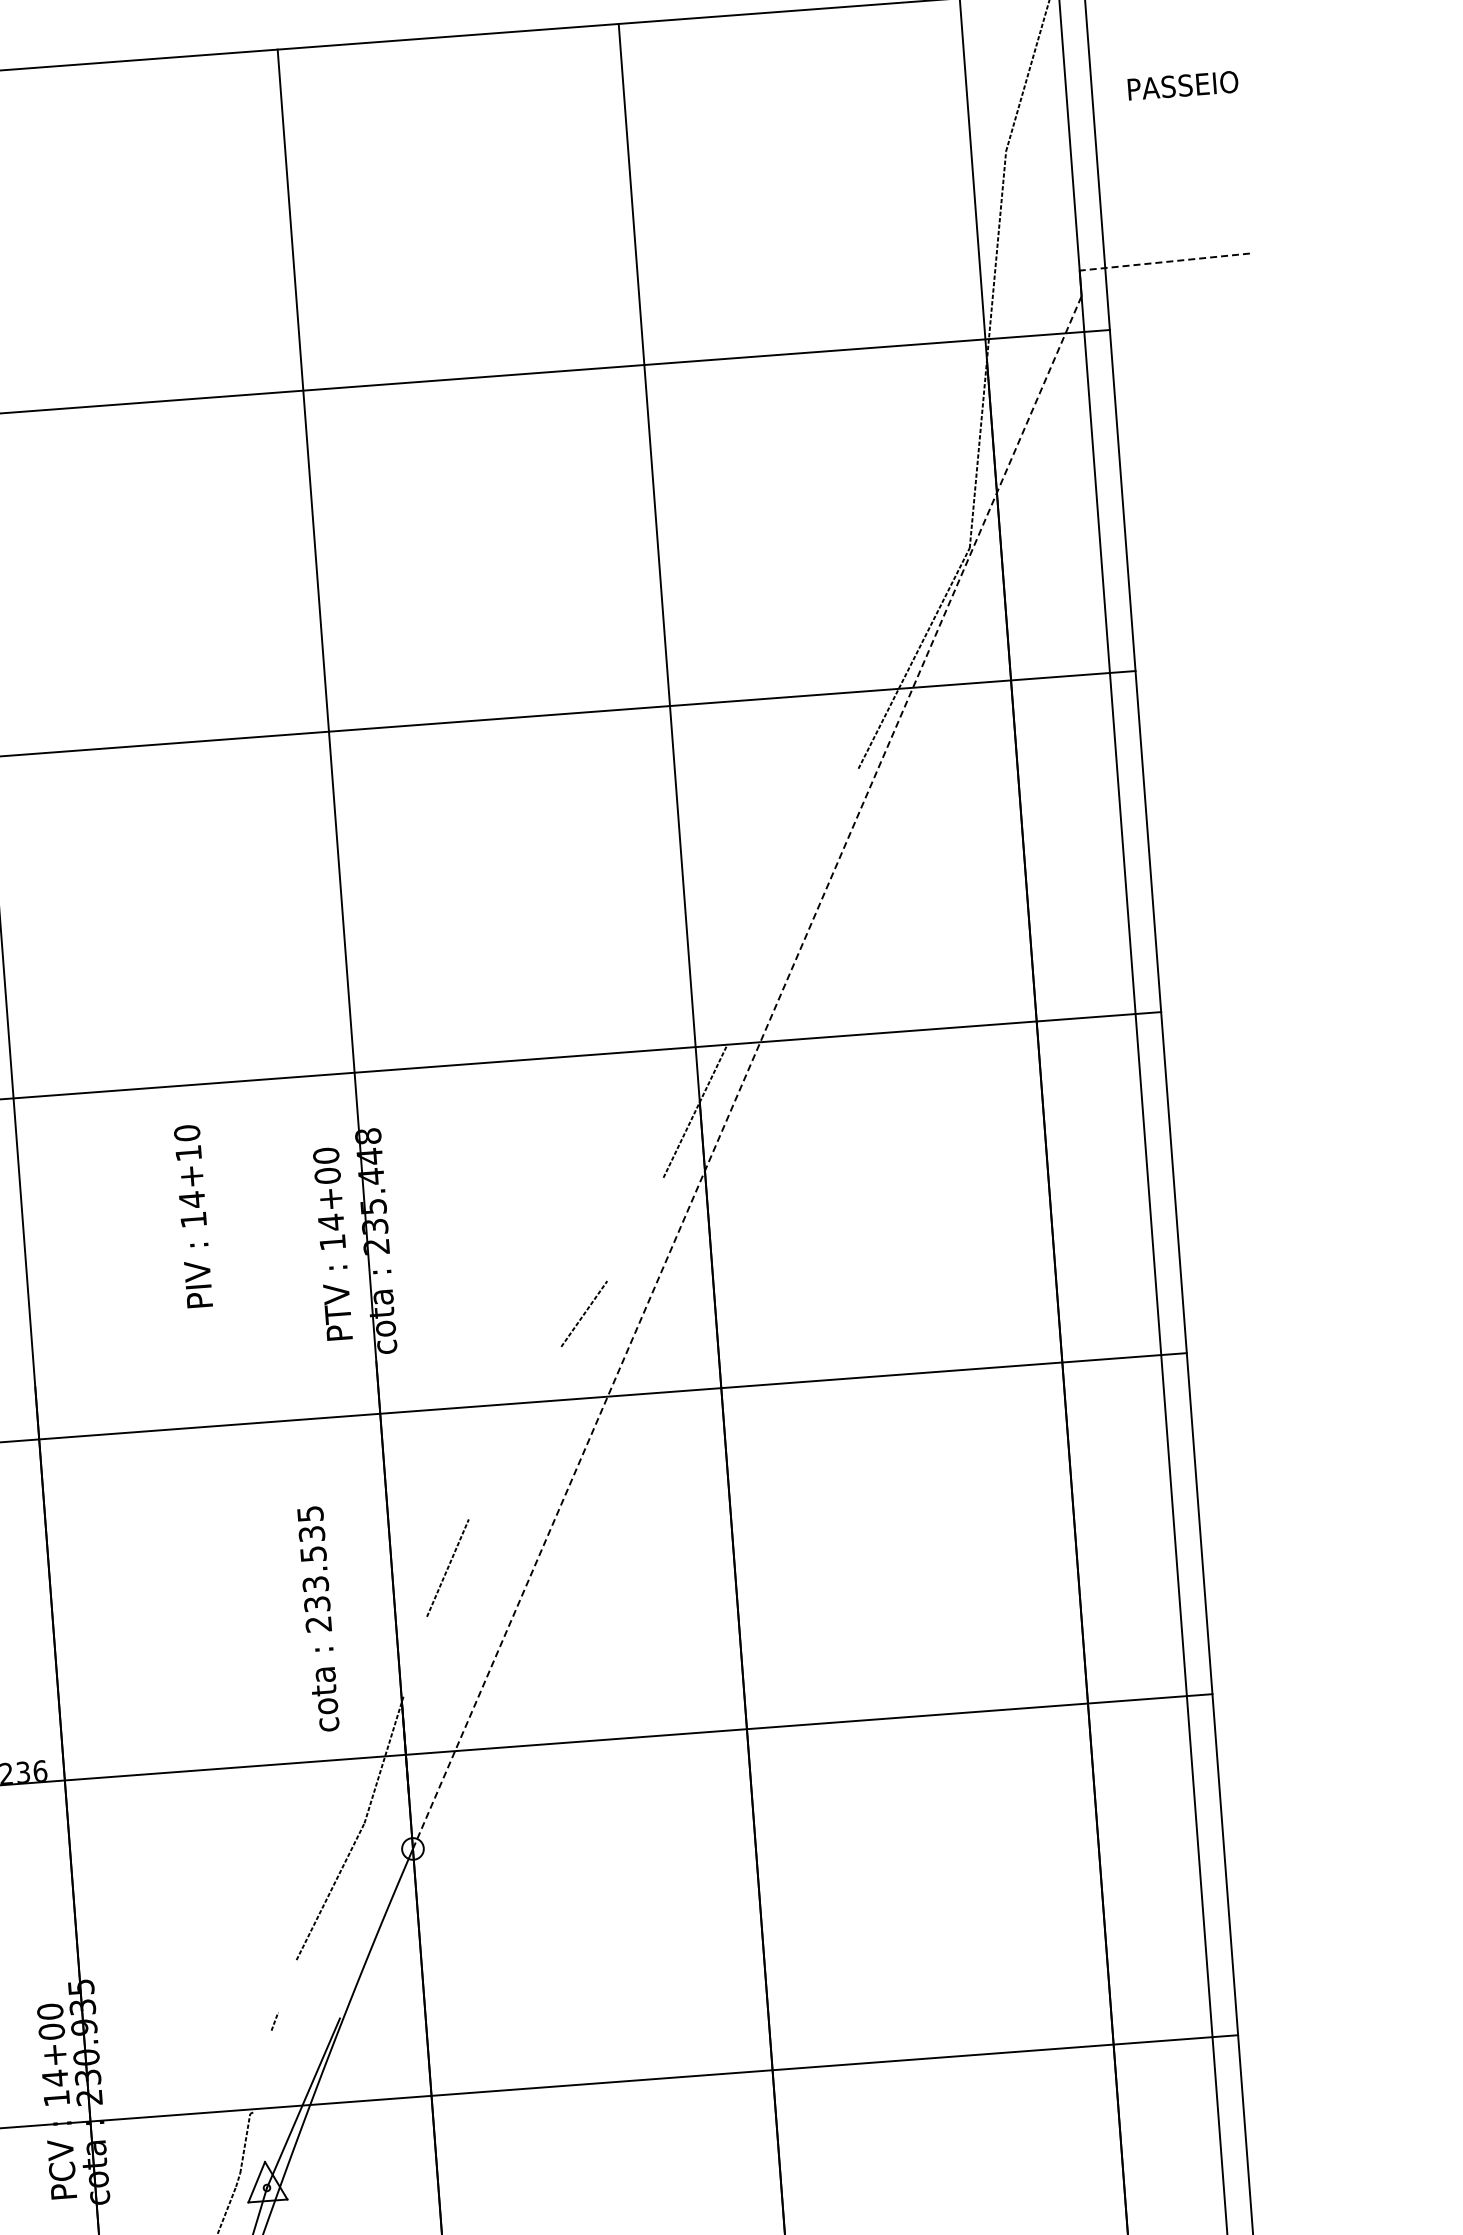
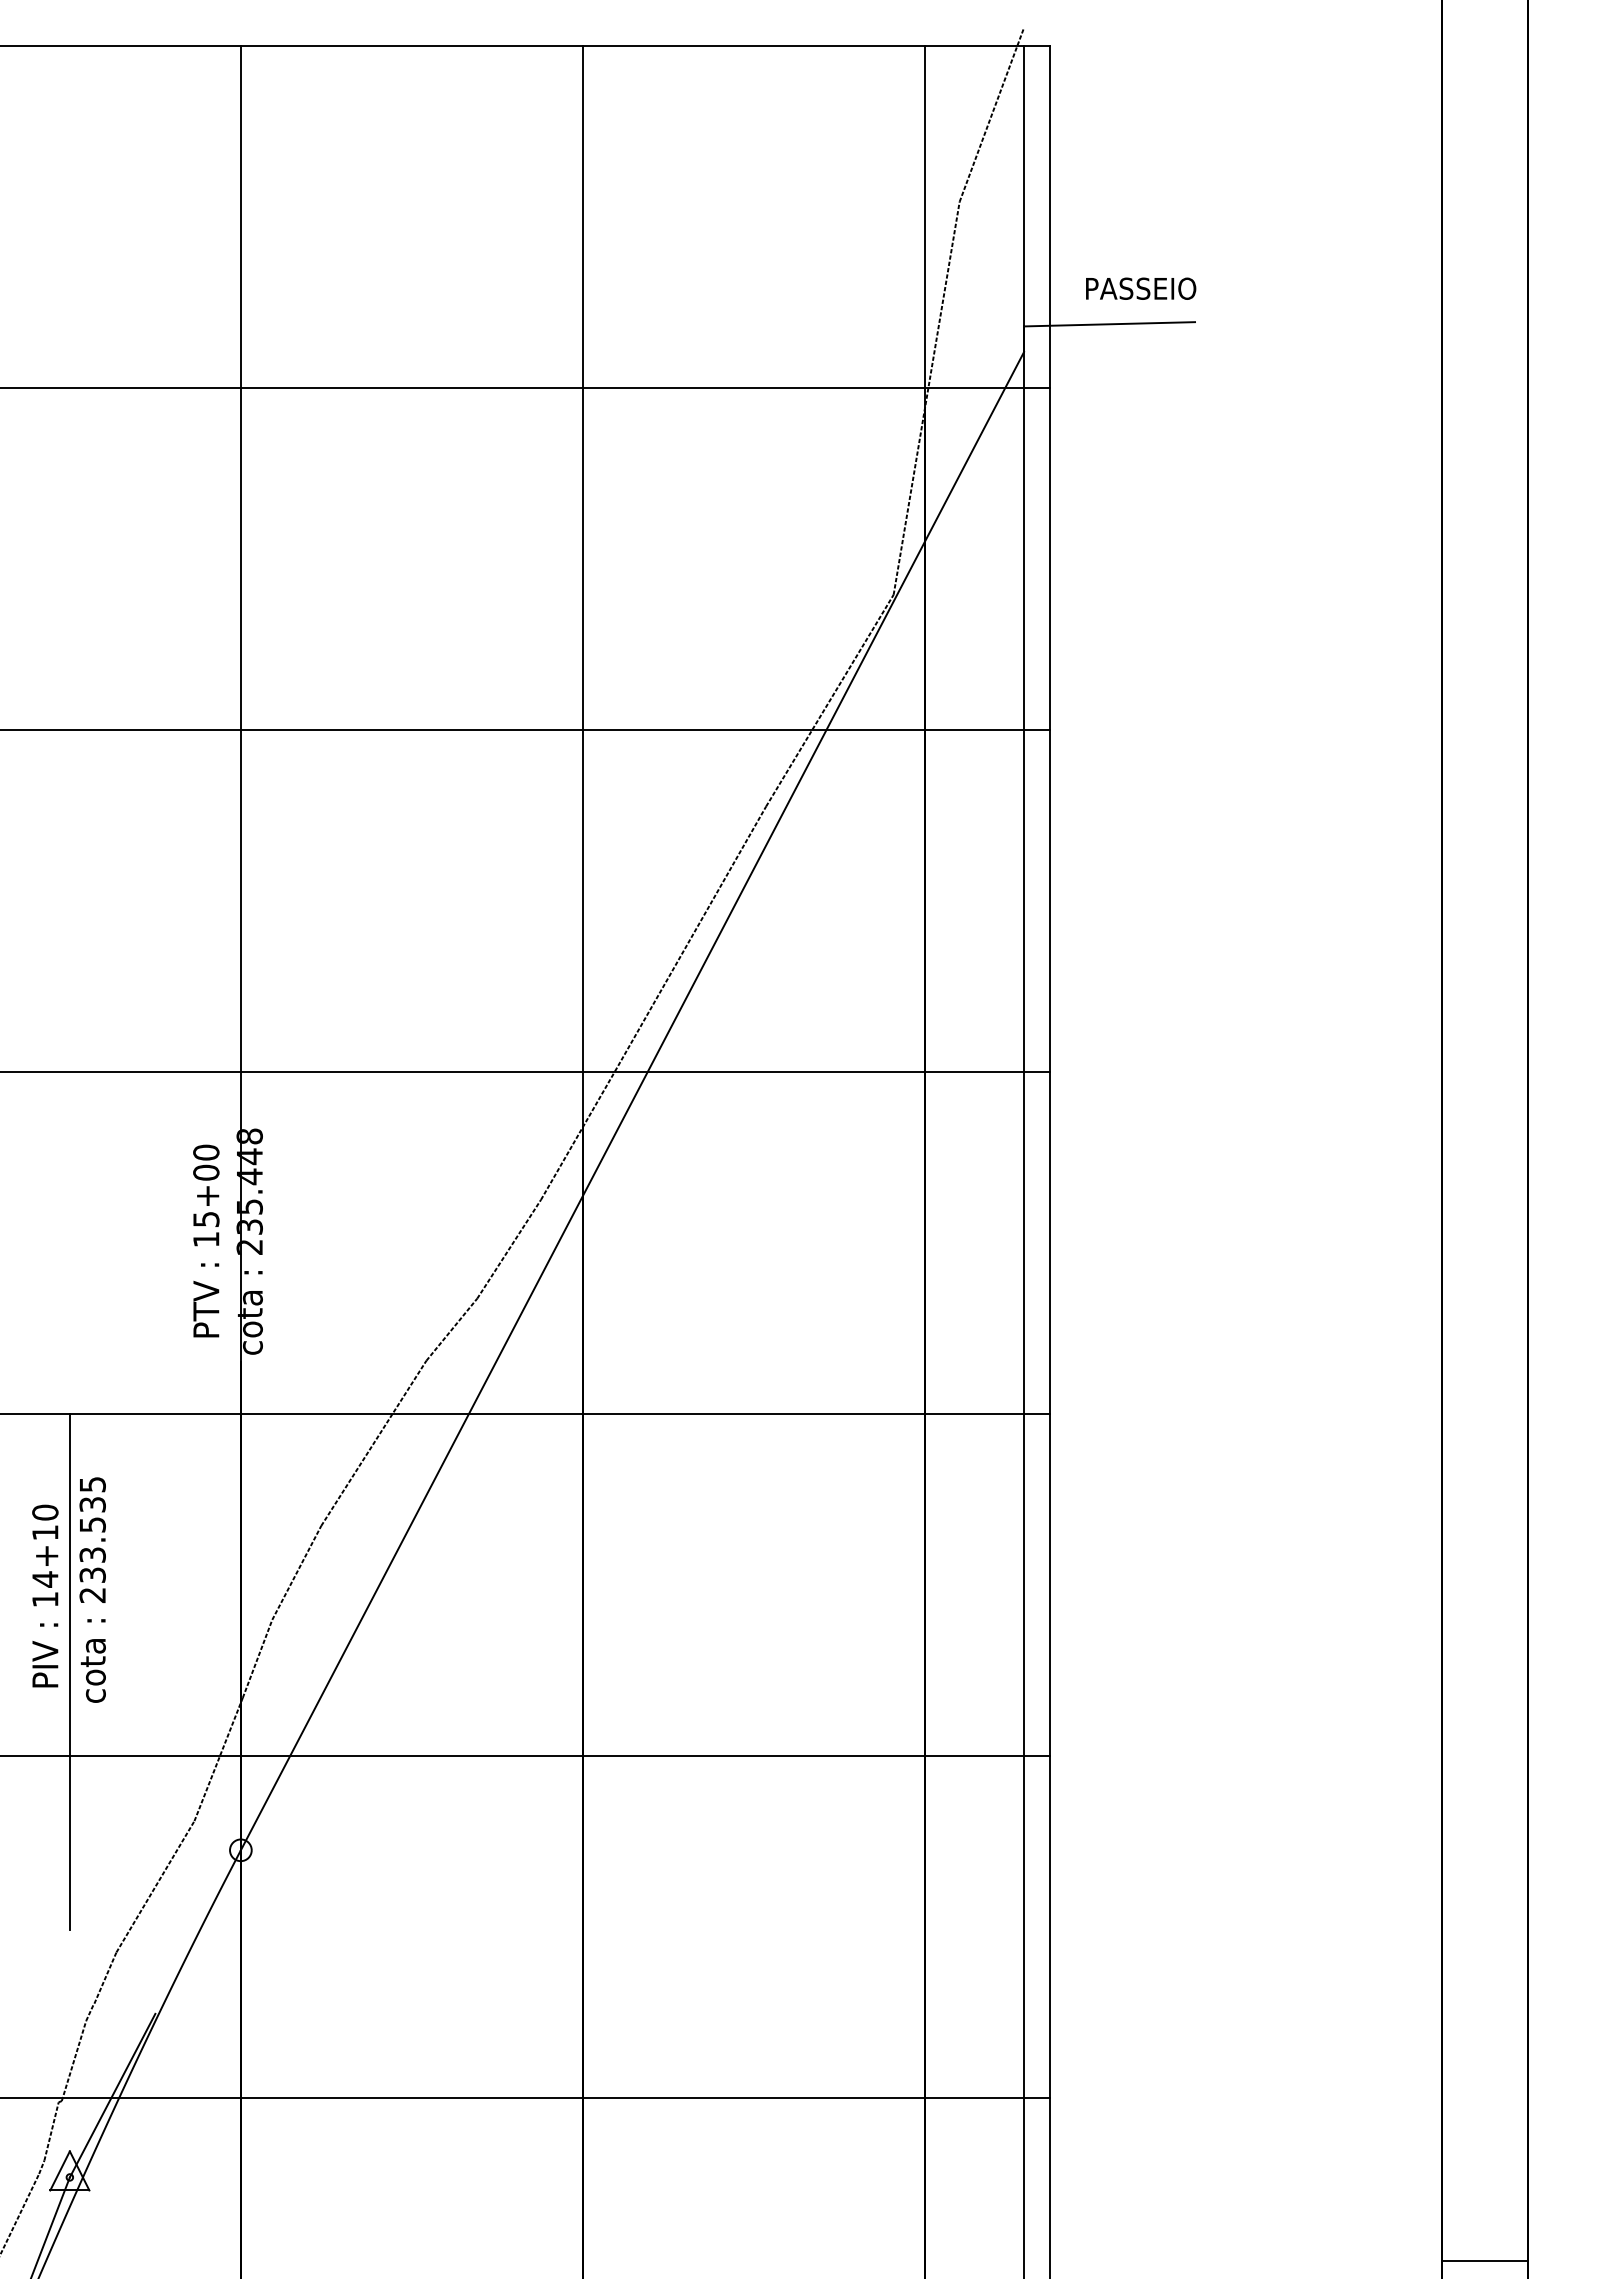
text: (1183, 85) -> (1141, 288), moved
line: (1164, 262) -> (1109, 324), dashed -> solid
line: (792, 905) -> (690, 938), added
line: (747, 1071) -> (632, 1100), dashed -> solid
text: (193, 1215) -> (45, 1595), moved
text: (331, 1222) -> (206, 1219), 14+00 -> 15+00
line: (635, 1228) -> (509, 1248), added
line: (514, 1432) -> (373, 1442), added
text: (318, 1618) -> (92, 1589), moved
line: (415, 1656) -> (257, 1658), added
line: (228, 1683) -> (69, 1671), added
line: (287, 1985) -> (105, 1977), added
line: (261, 2071) -> (73, 2060), added

